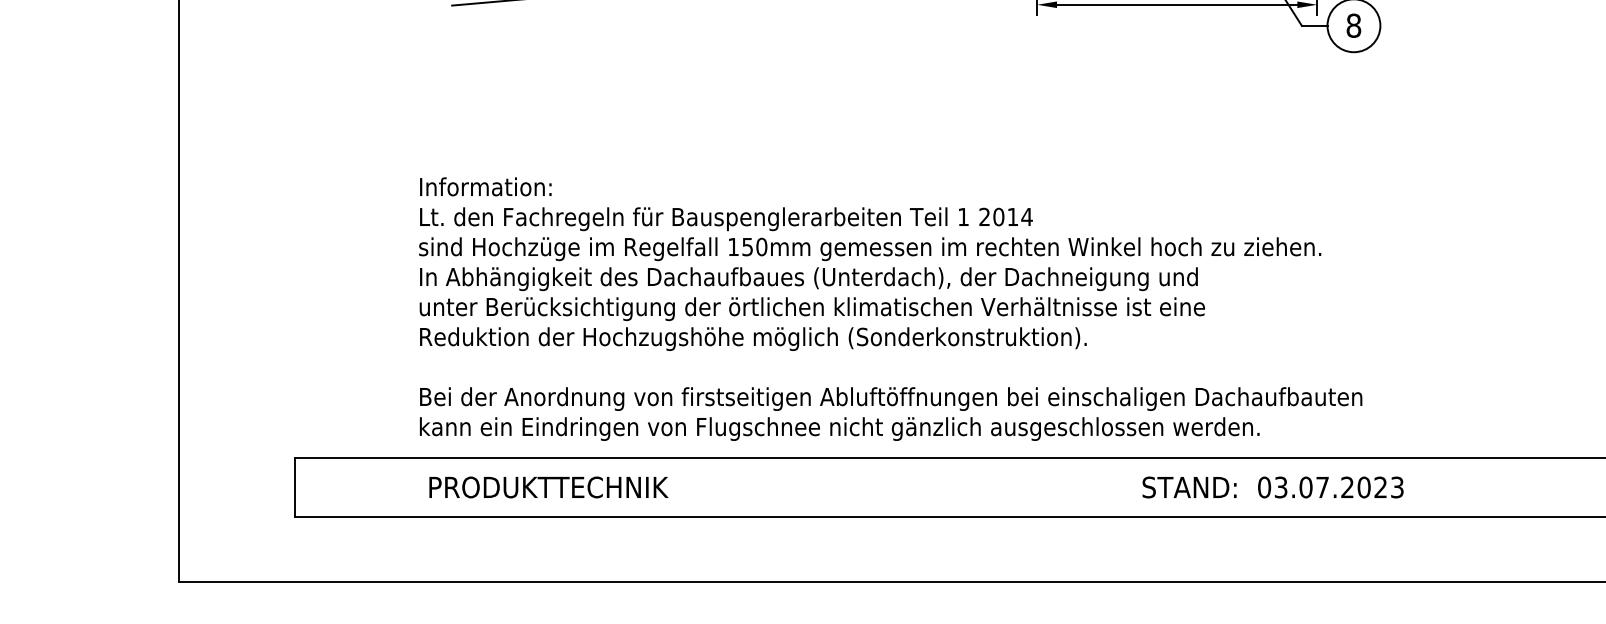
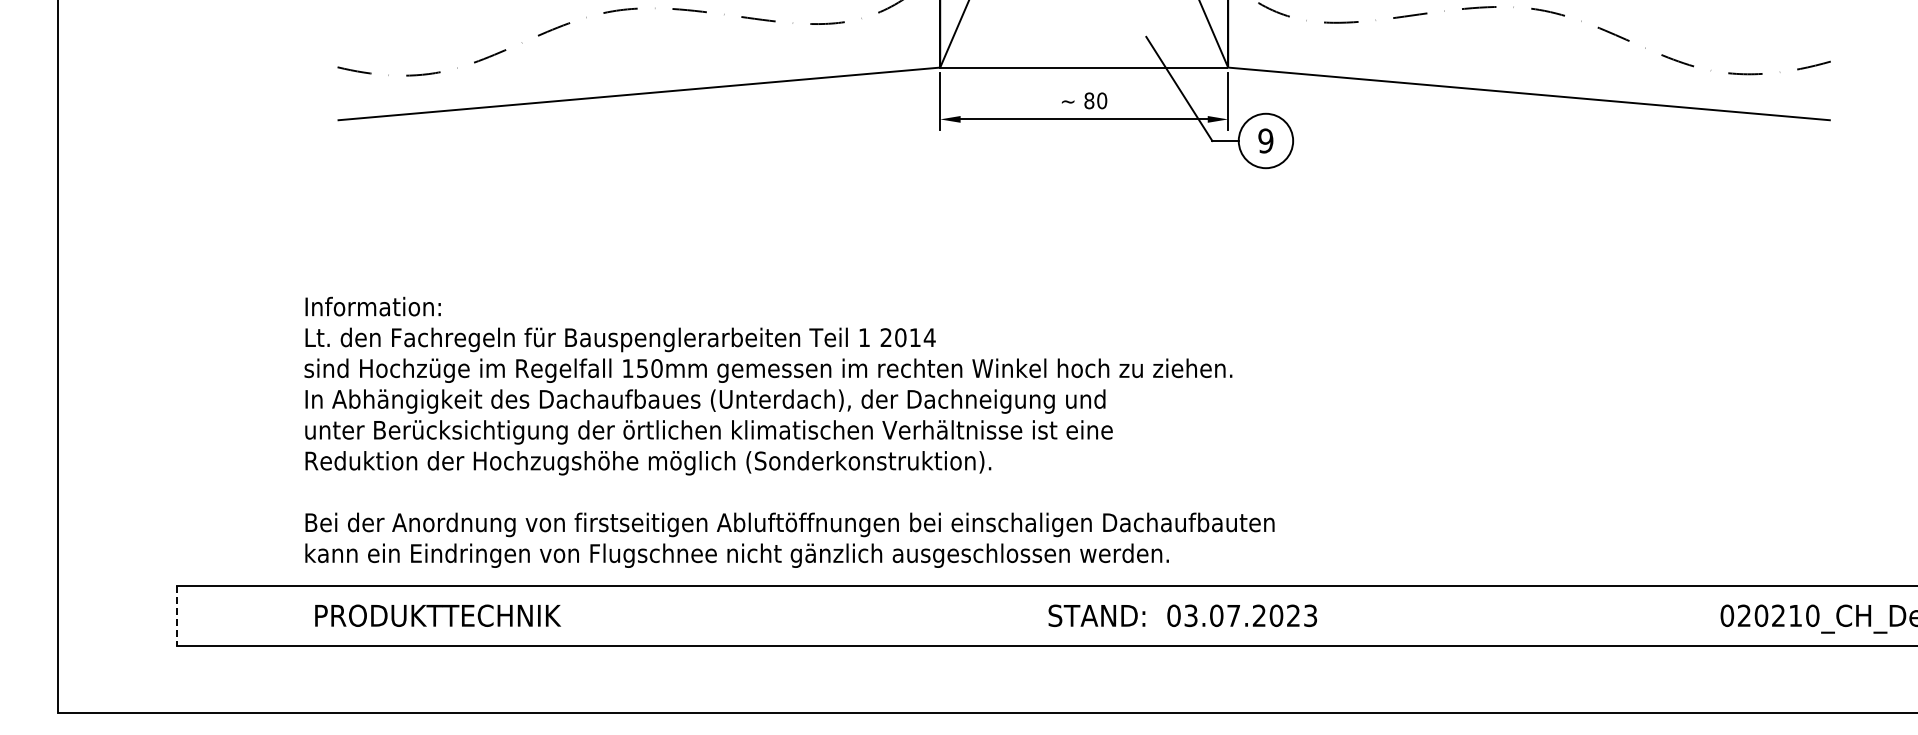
text: (1353, 25) -> (1265, 140), 8 -> 9
line: (294, 487) -> (176, 615), solid -> dashed

